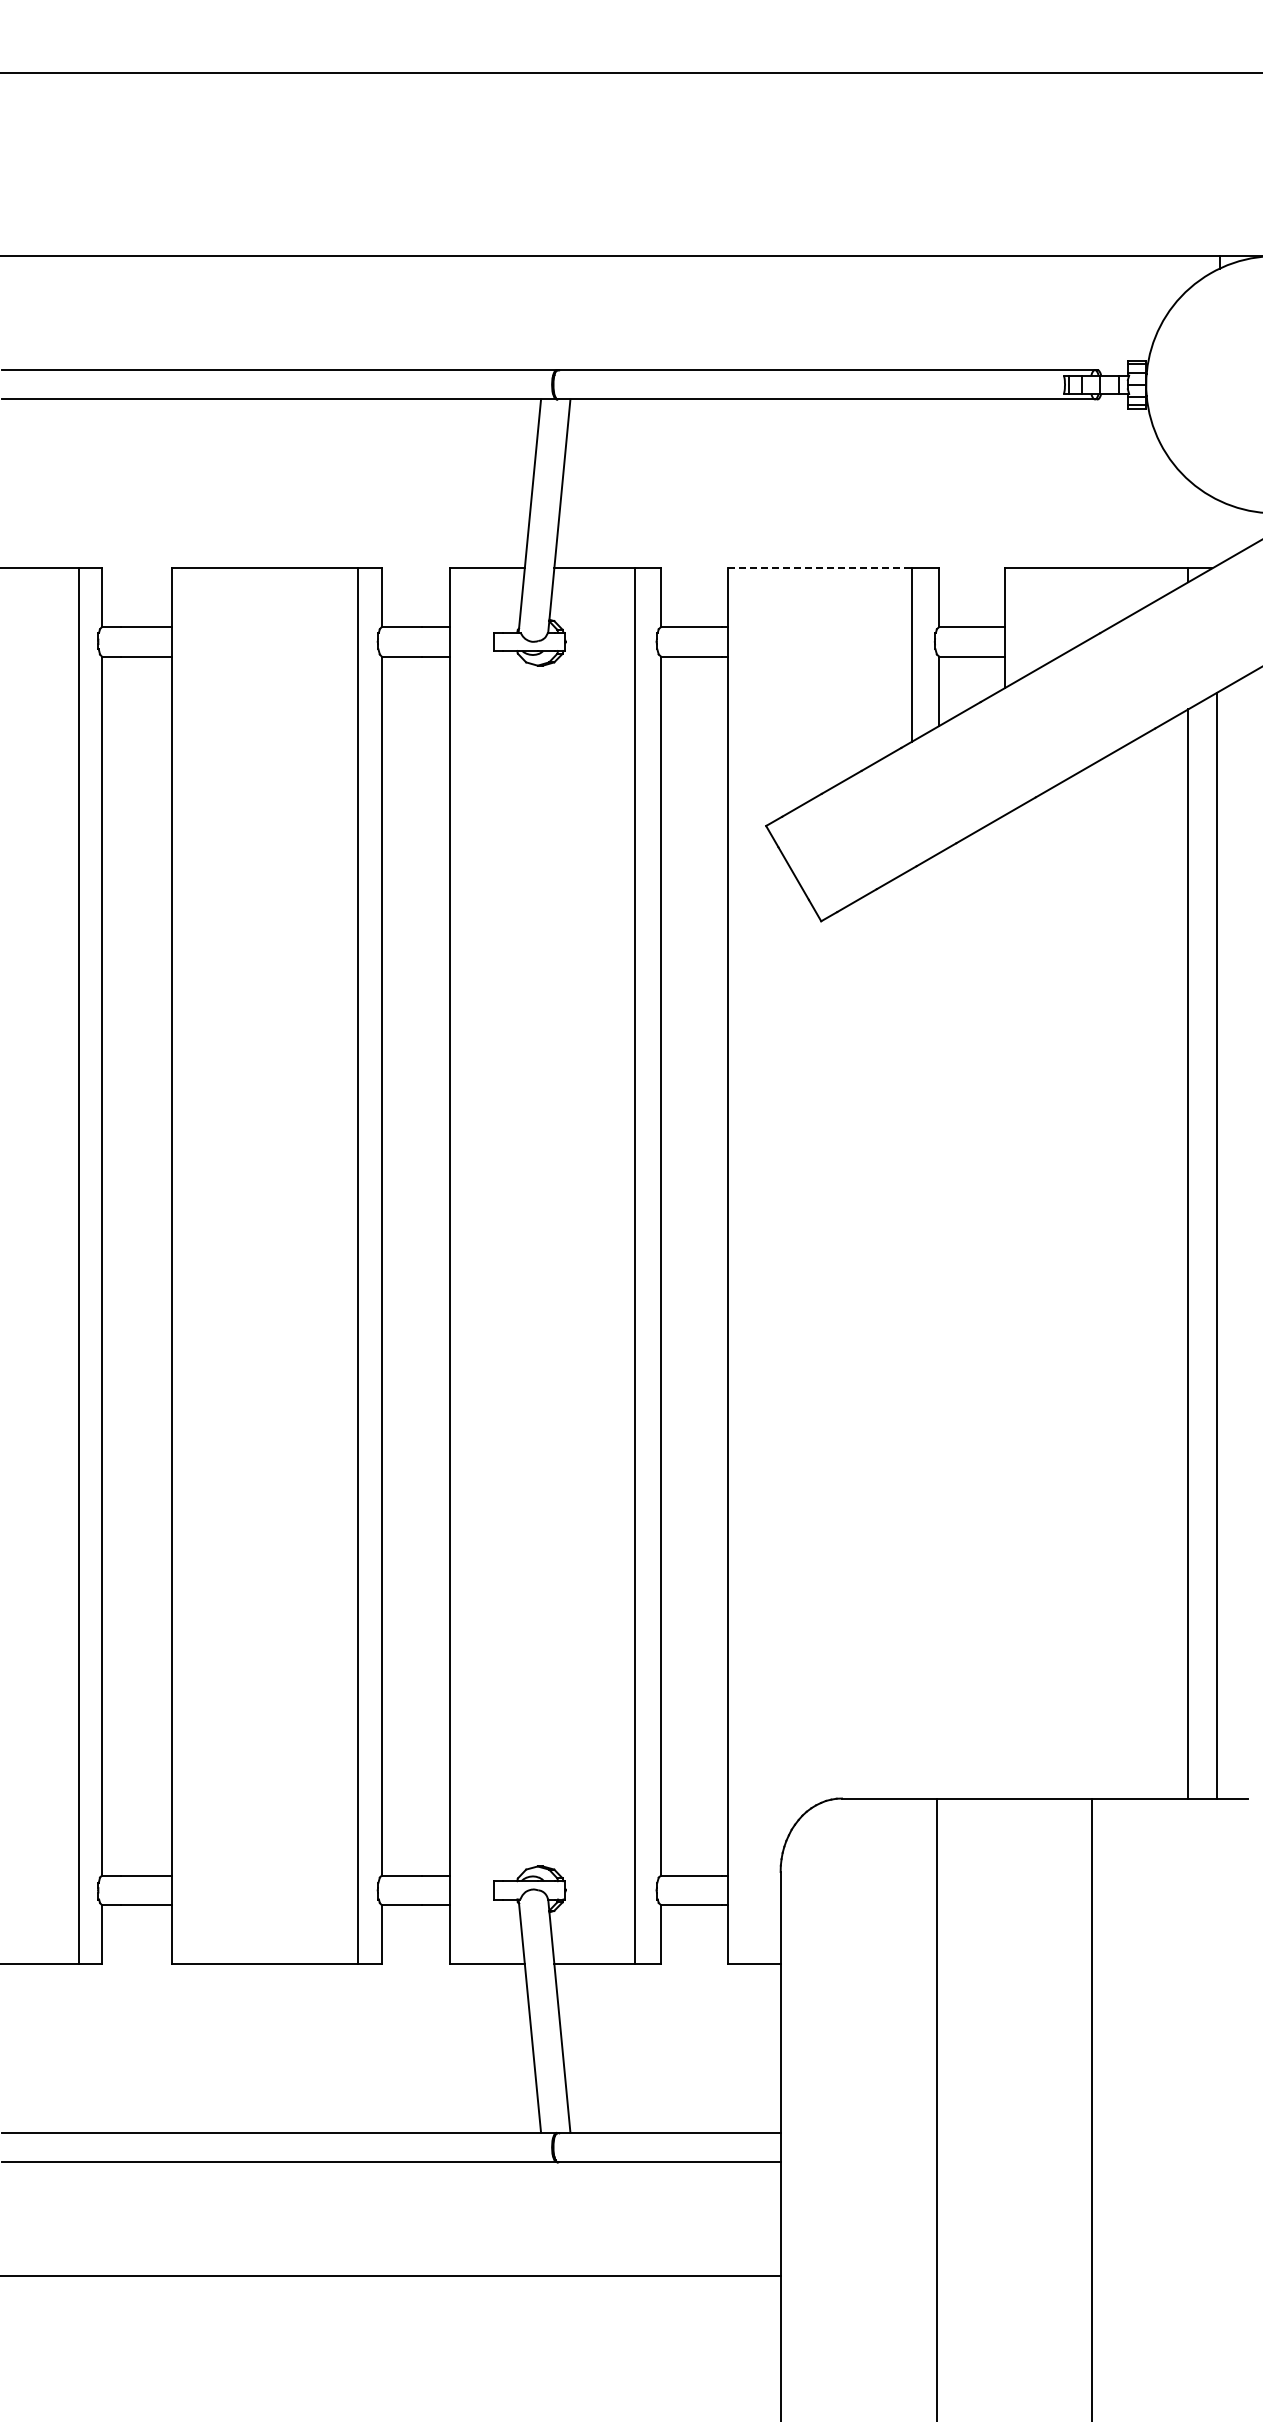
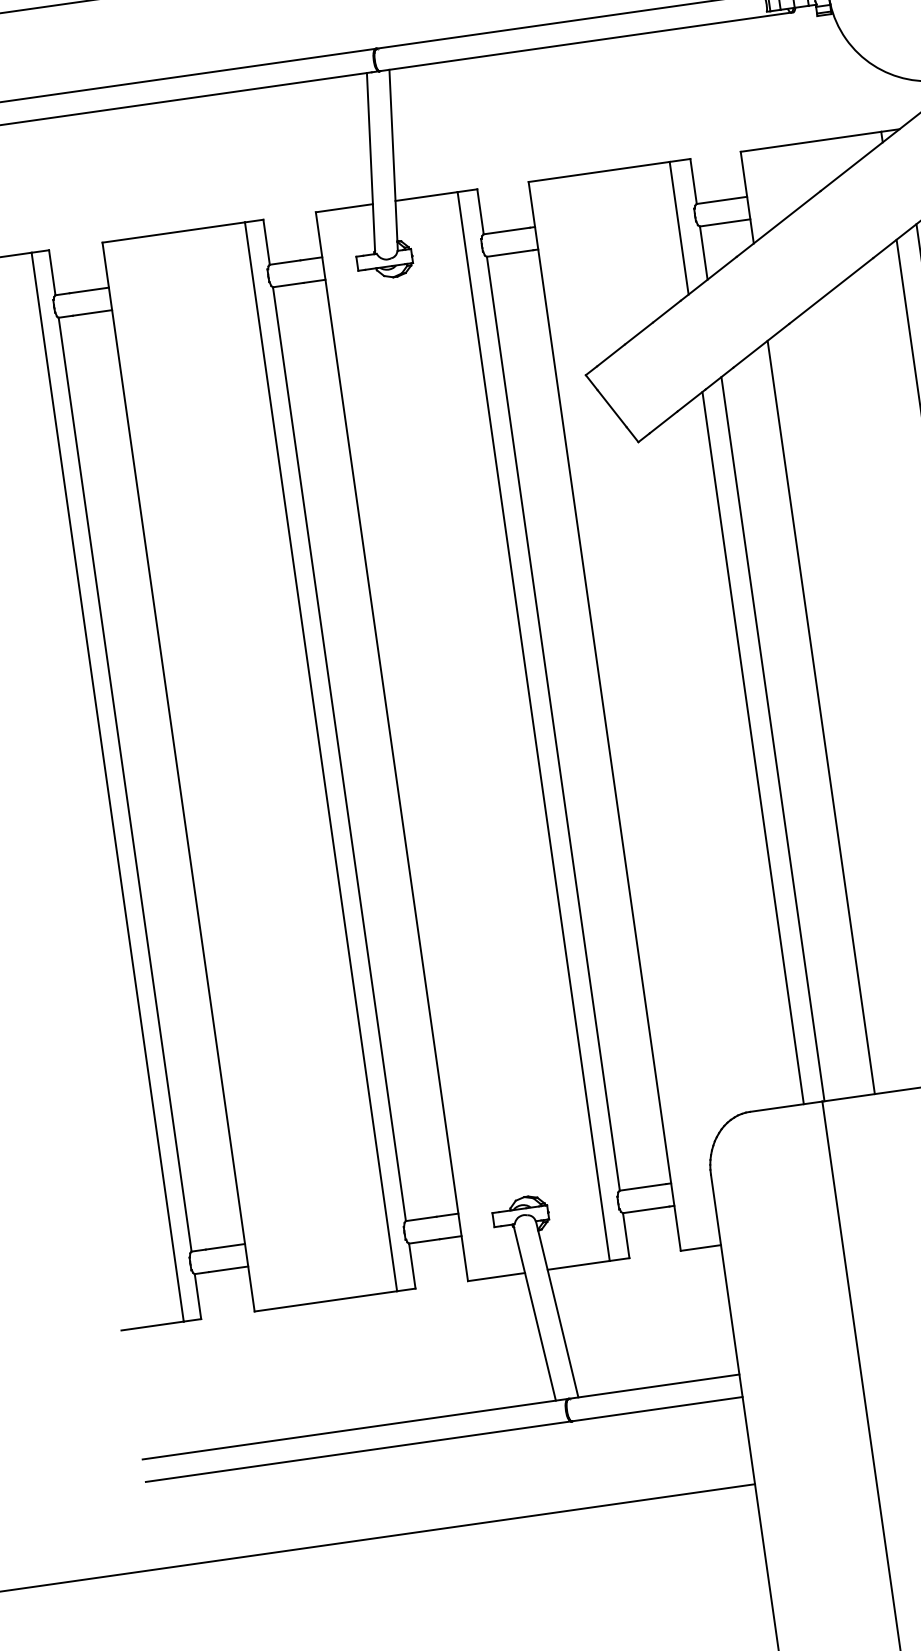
line: (820, 568) -> (599, 172), dashed -> solid
line: (1005, 1306) -> (821, 717), added
line: (939, 1325) -> (773, 738), added
line: (912, 1333) -> (753, 747), added

